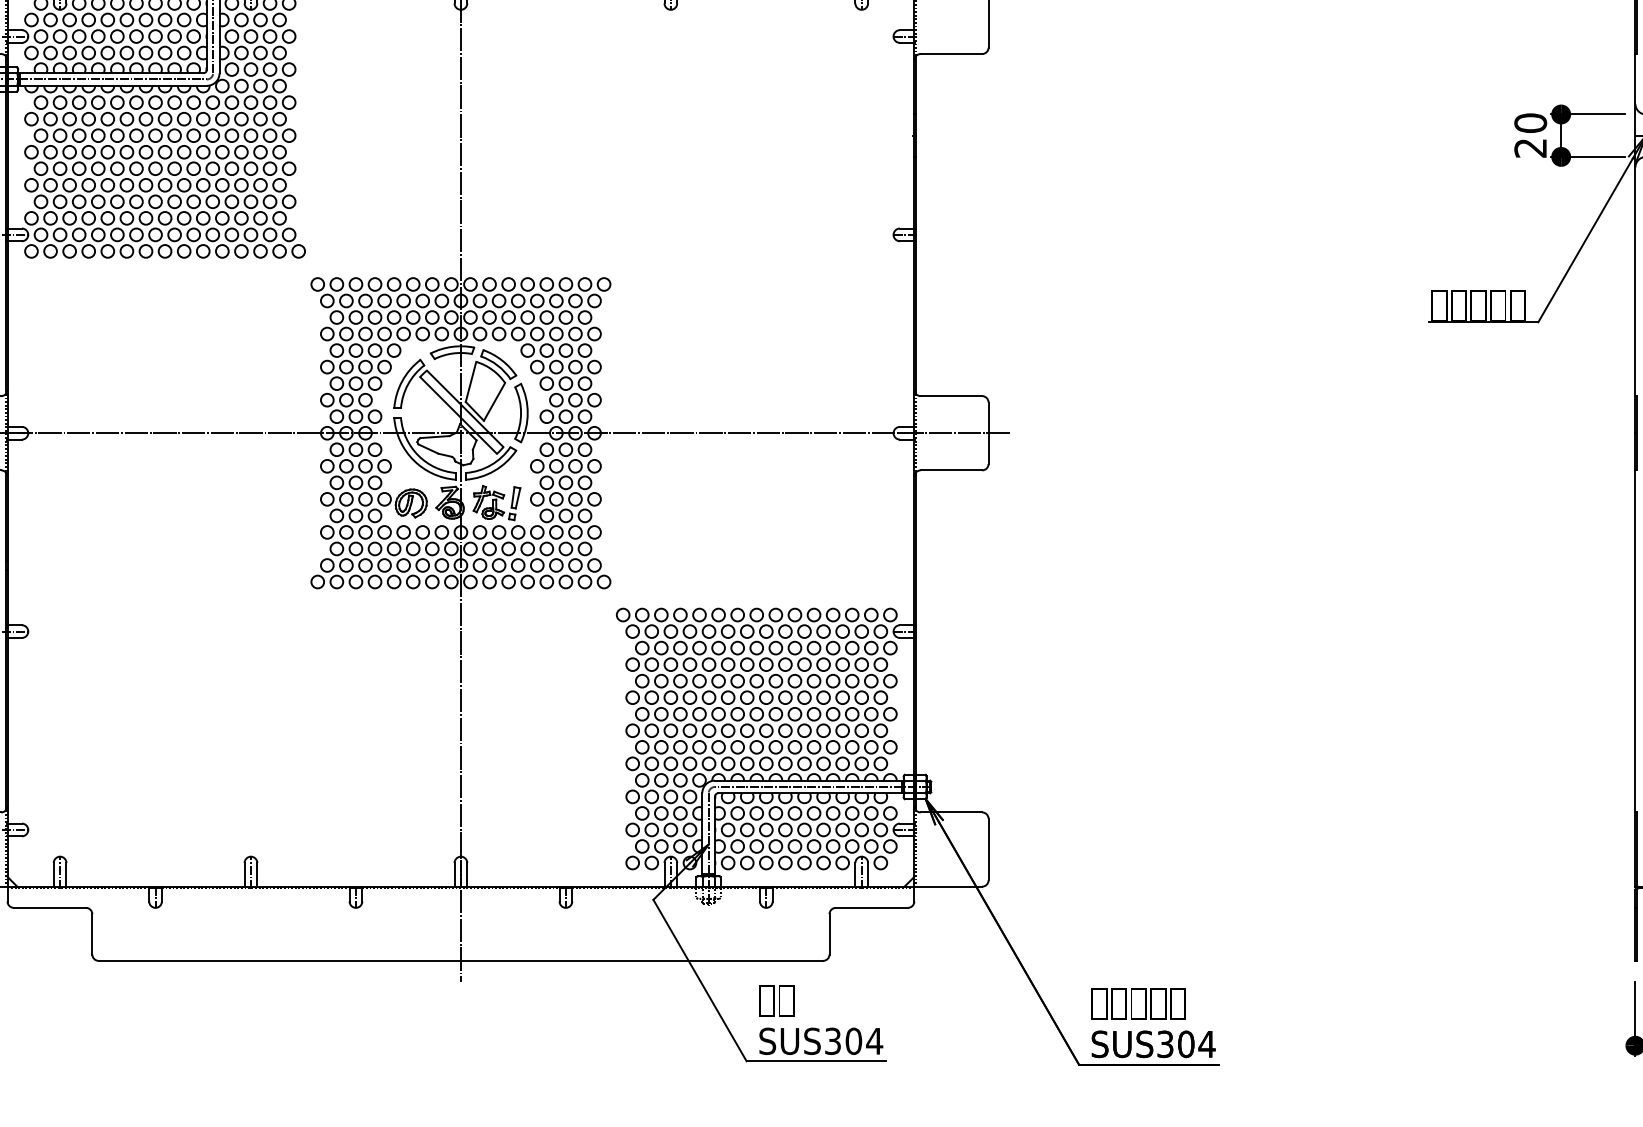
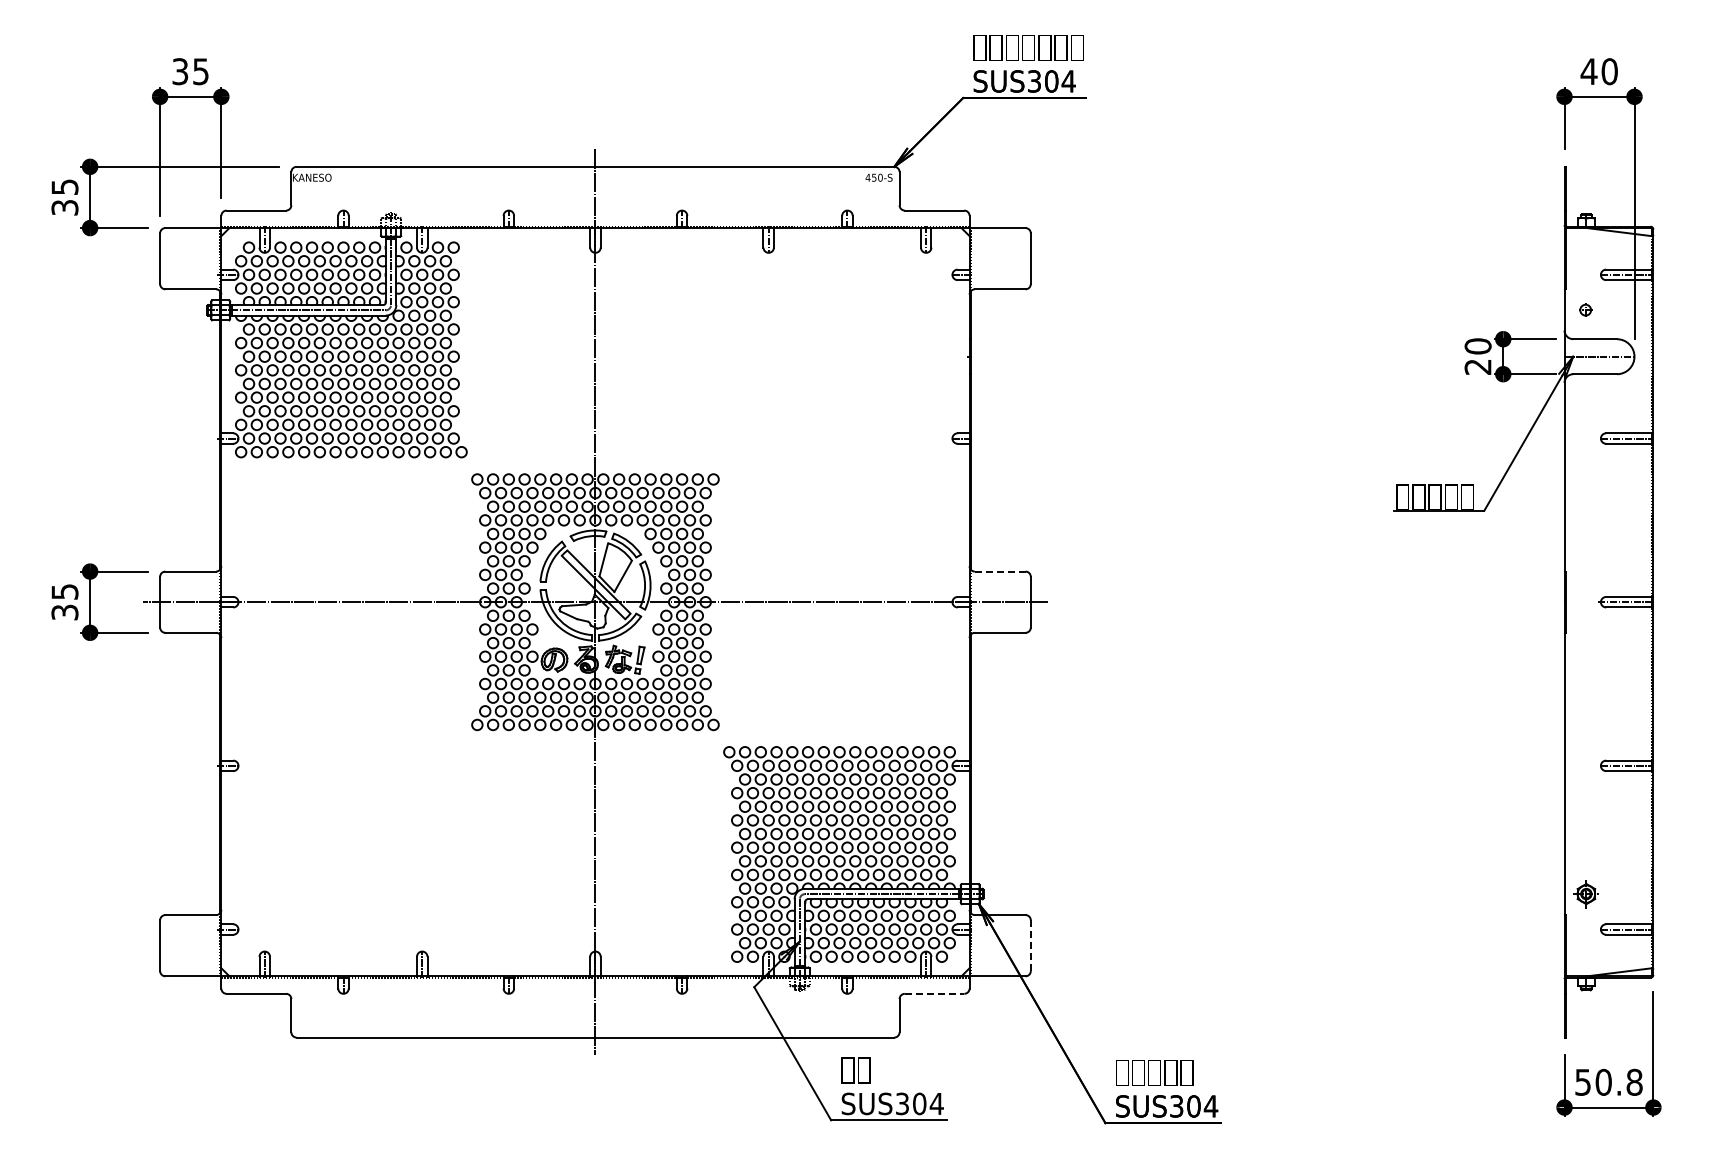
line: (950, 396) -> (999, 571), solid -> dashed
line: (988, 849) -> (1030, 945), solid -> dashed
line: (871, 907) -> (934, 993), solid -> dashed

